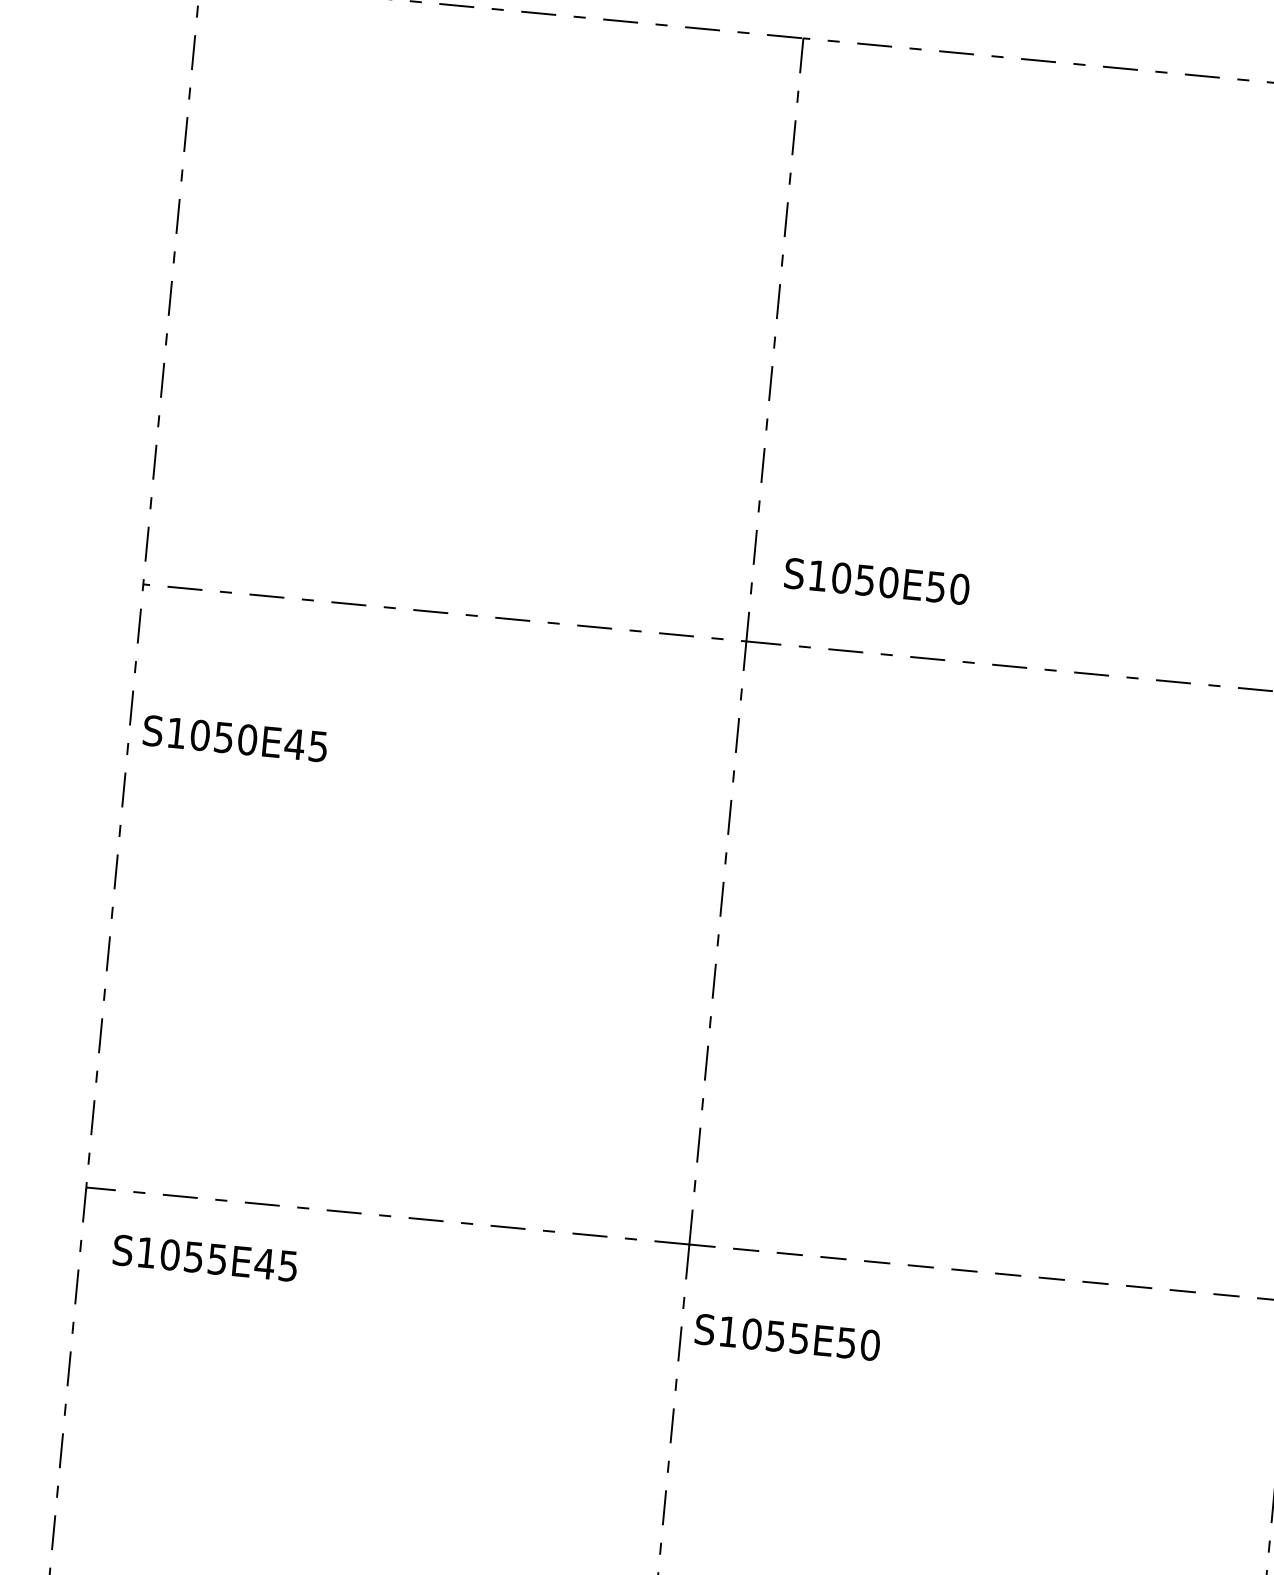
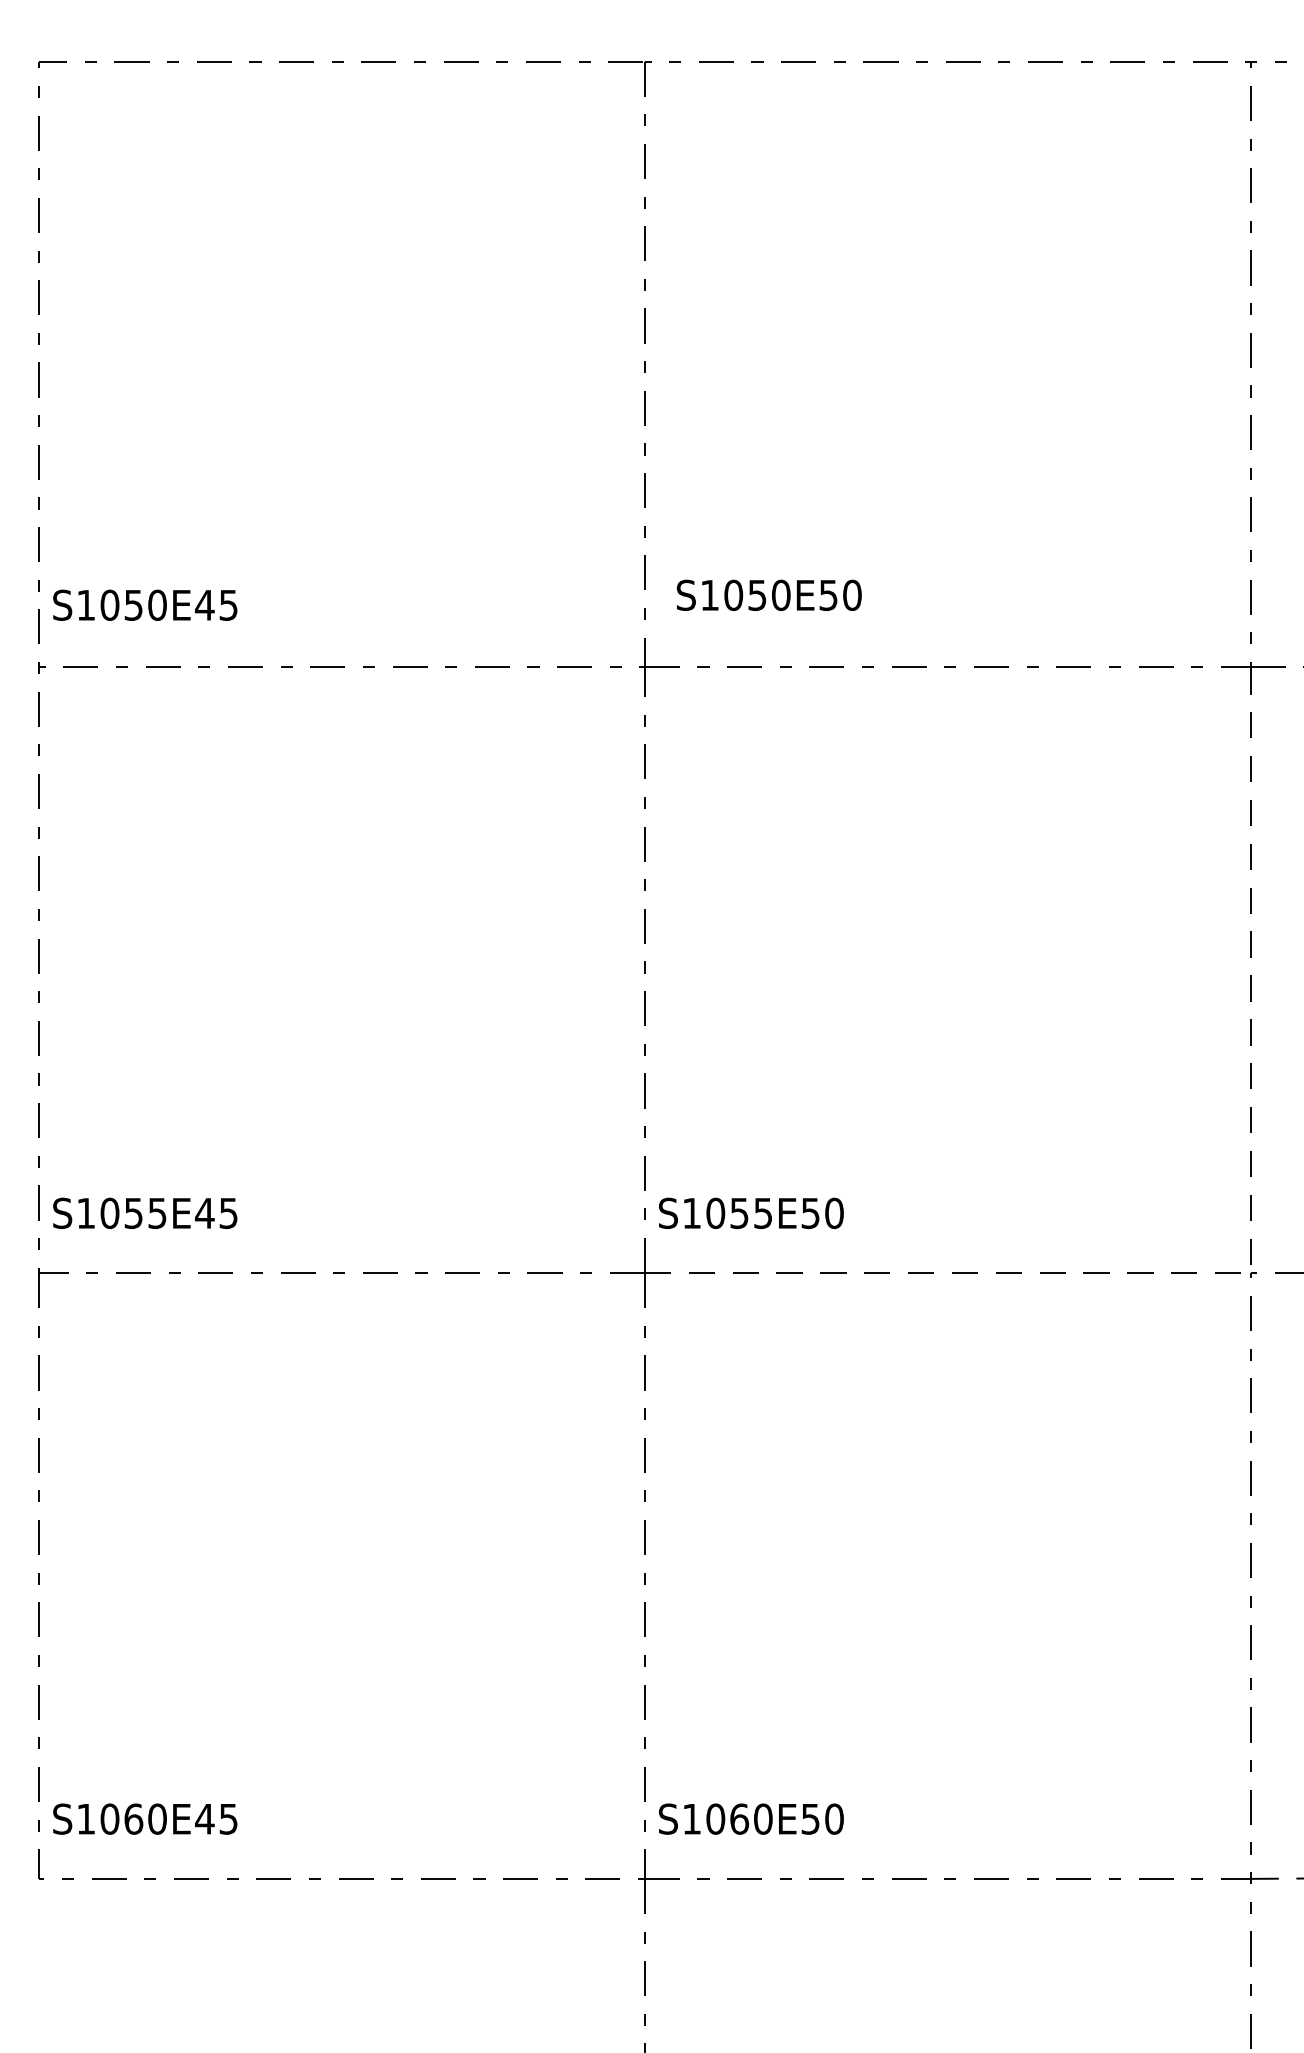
text: (235, 737) -> (145, 604), moved
text: (205, 1257) -> (145, 1212), moved
text: (787, 1336) -> (751, 1212), moved

